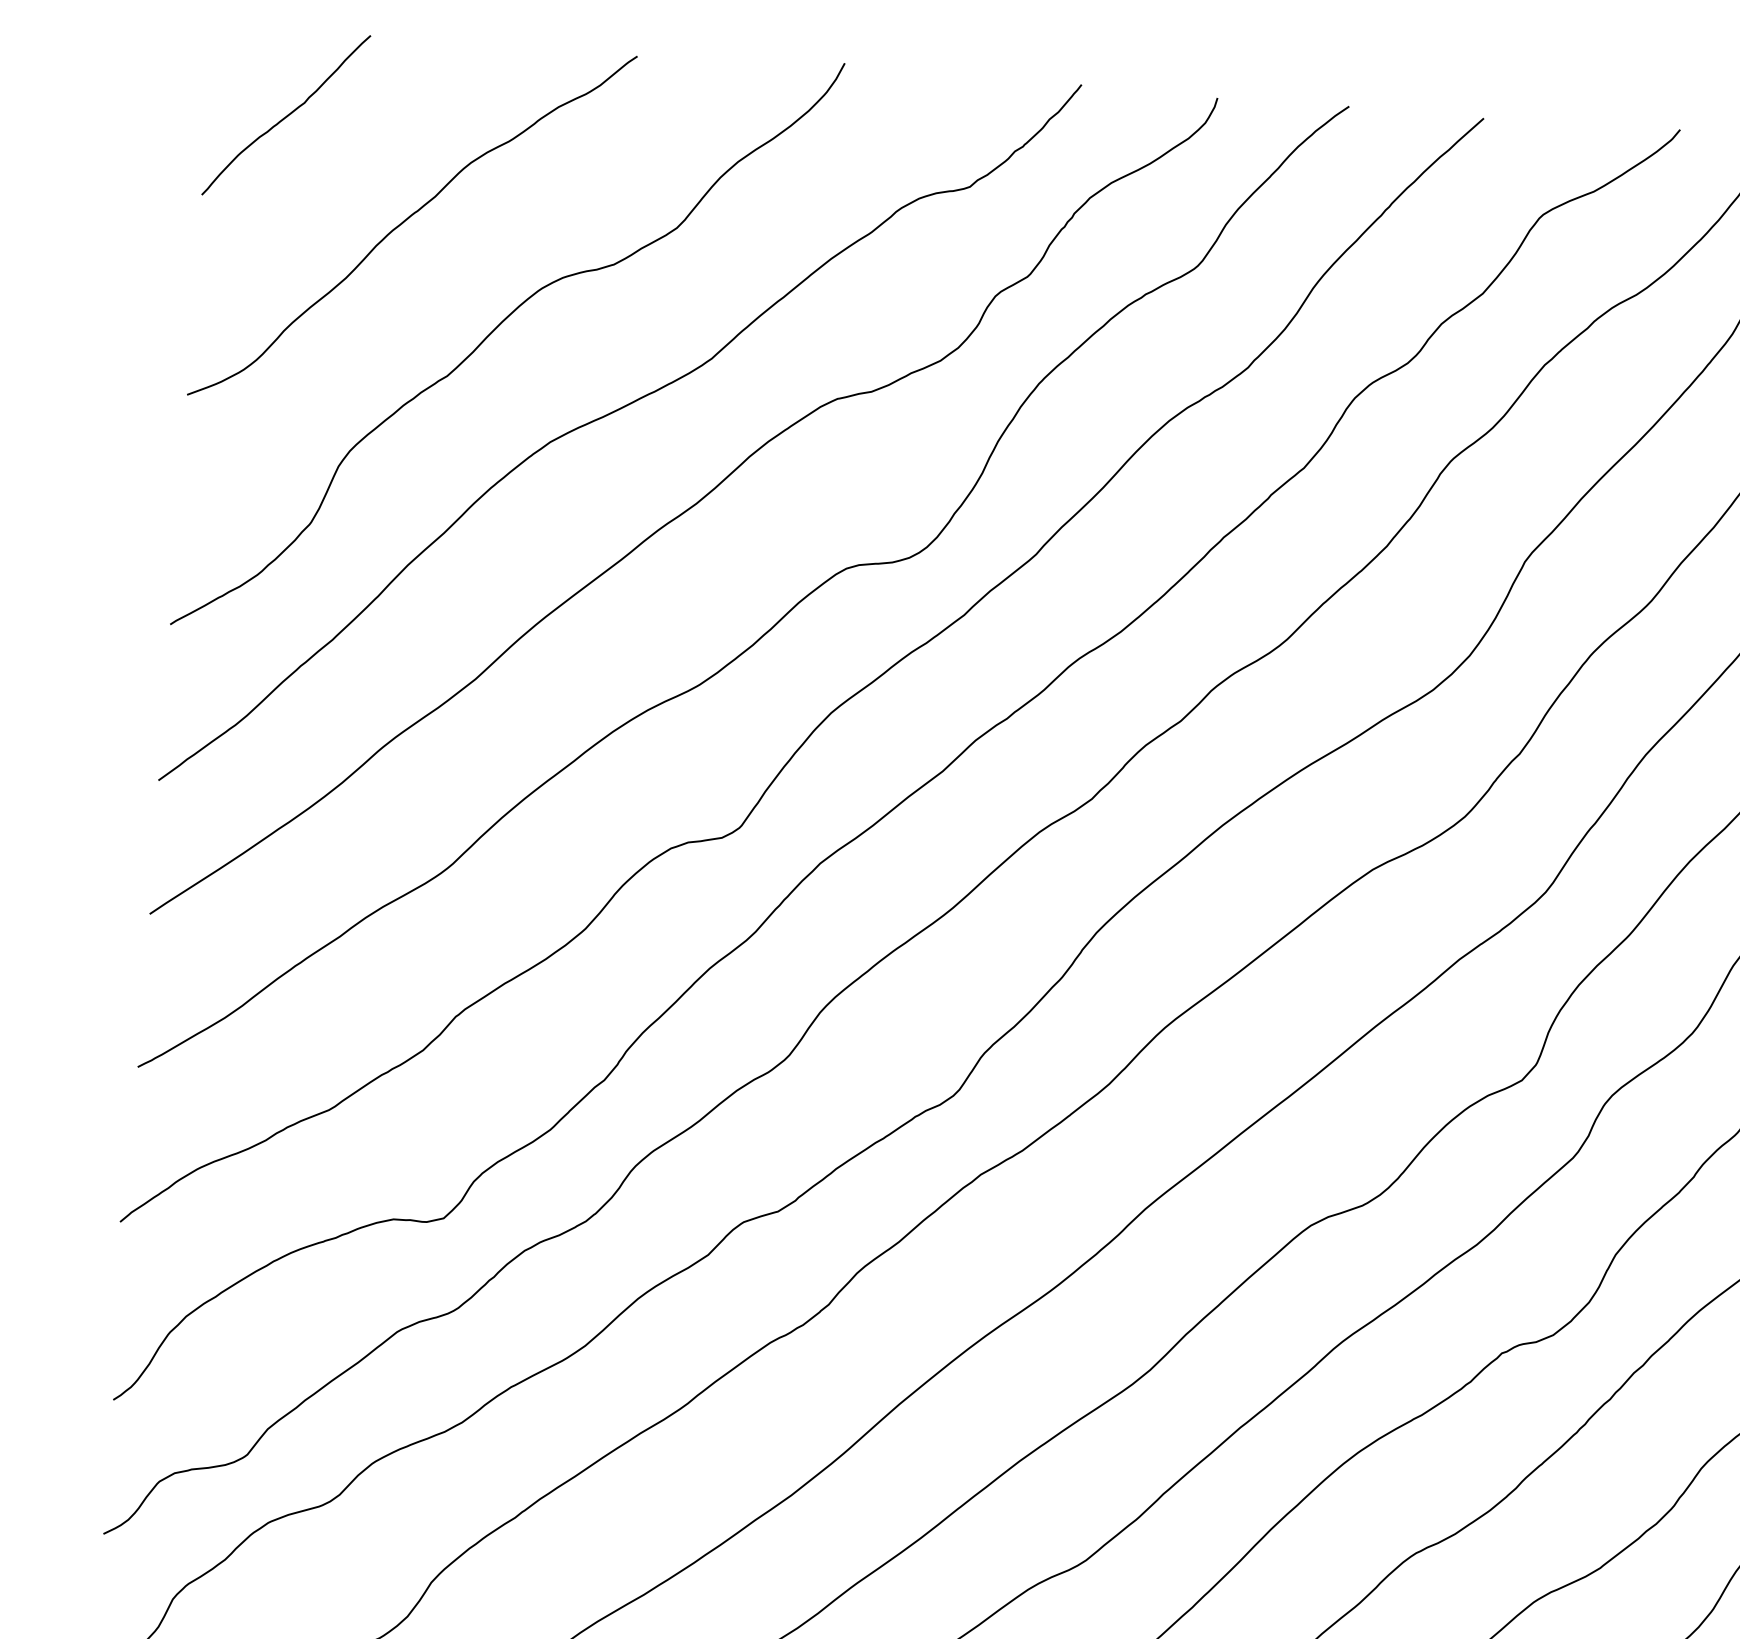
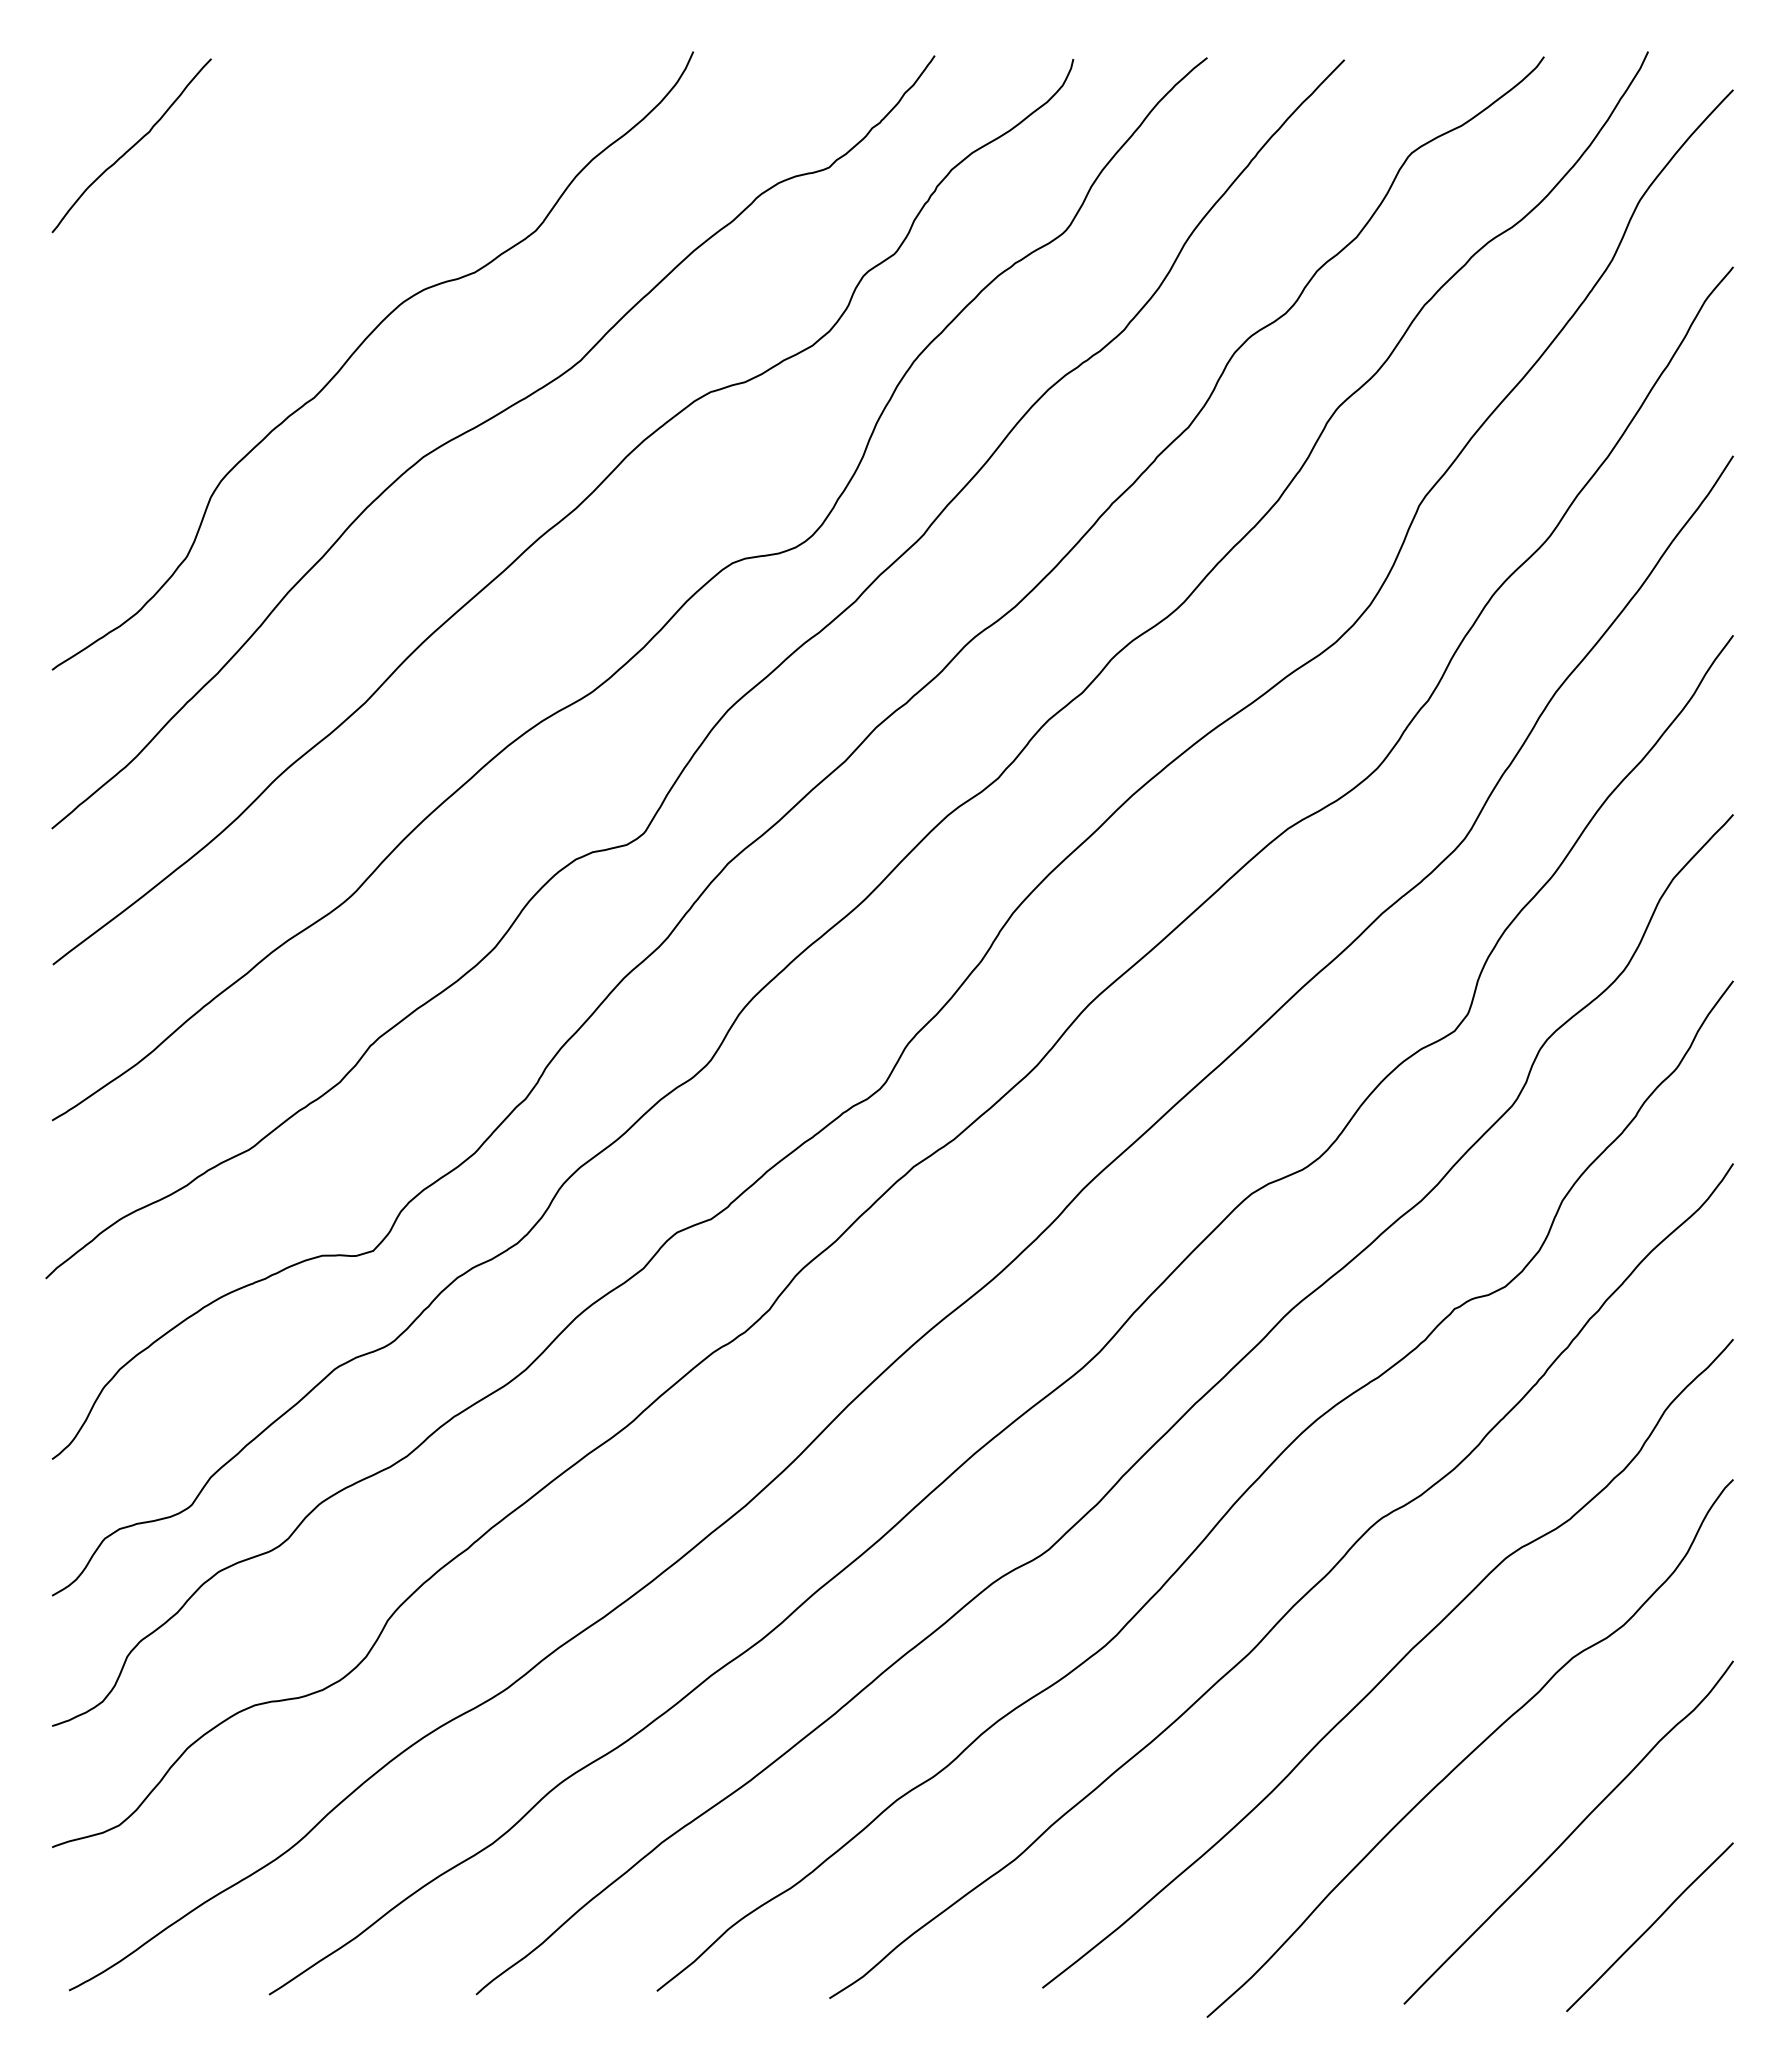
curve: (407, 219) -> (262, 242), removed

